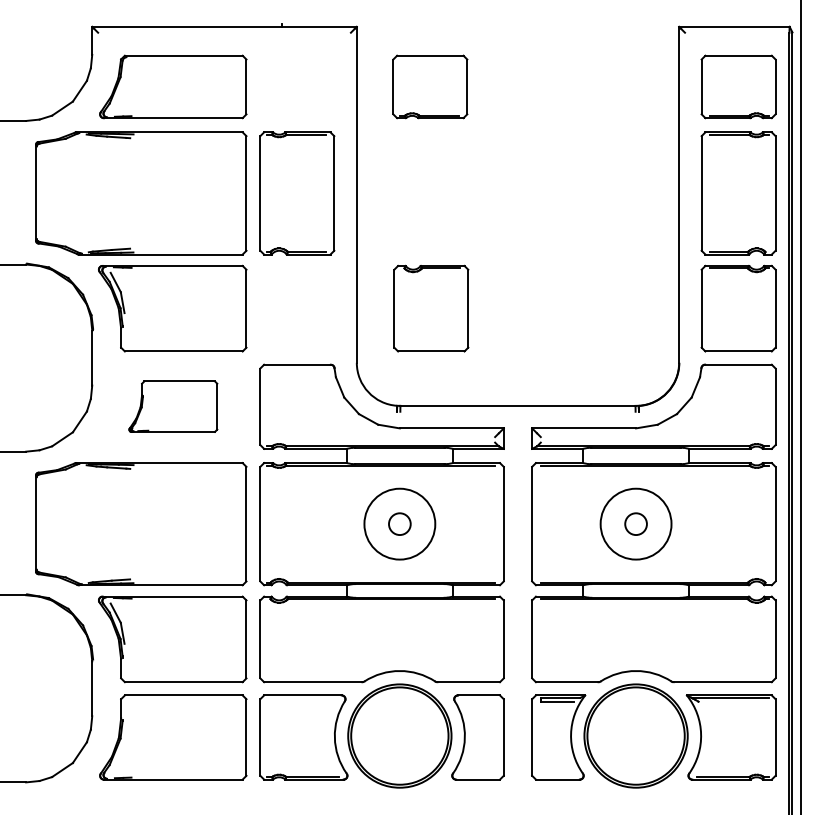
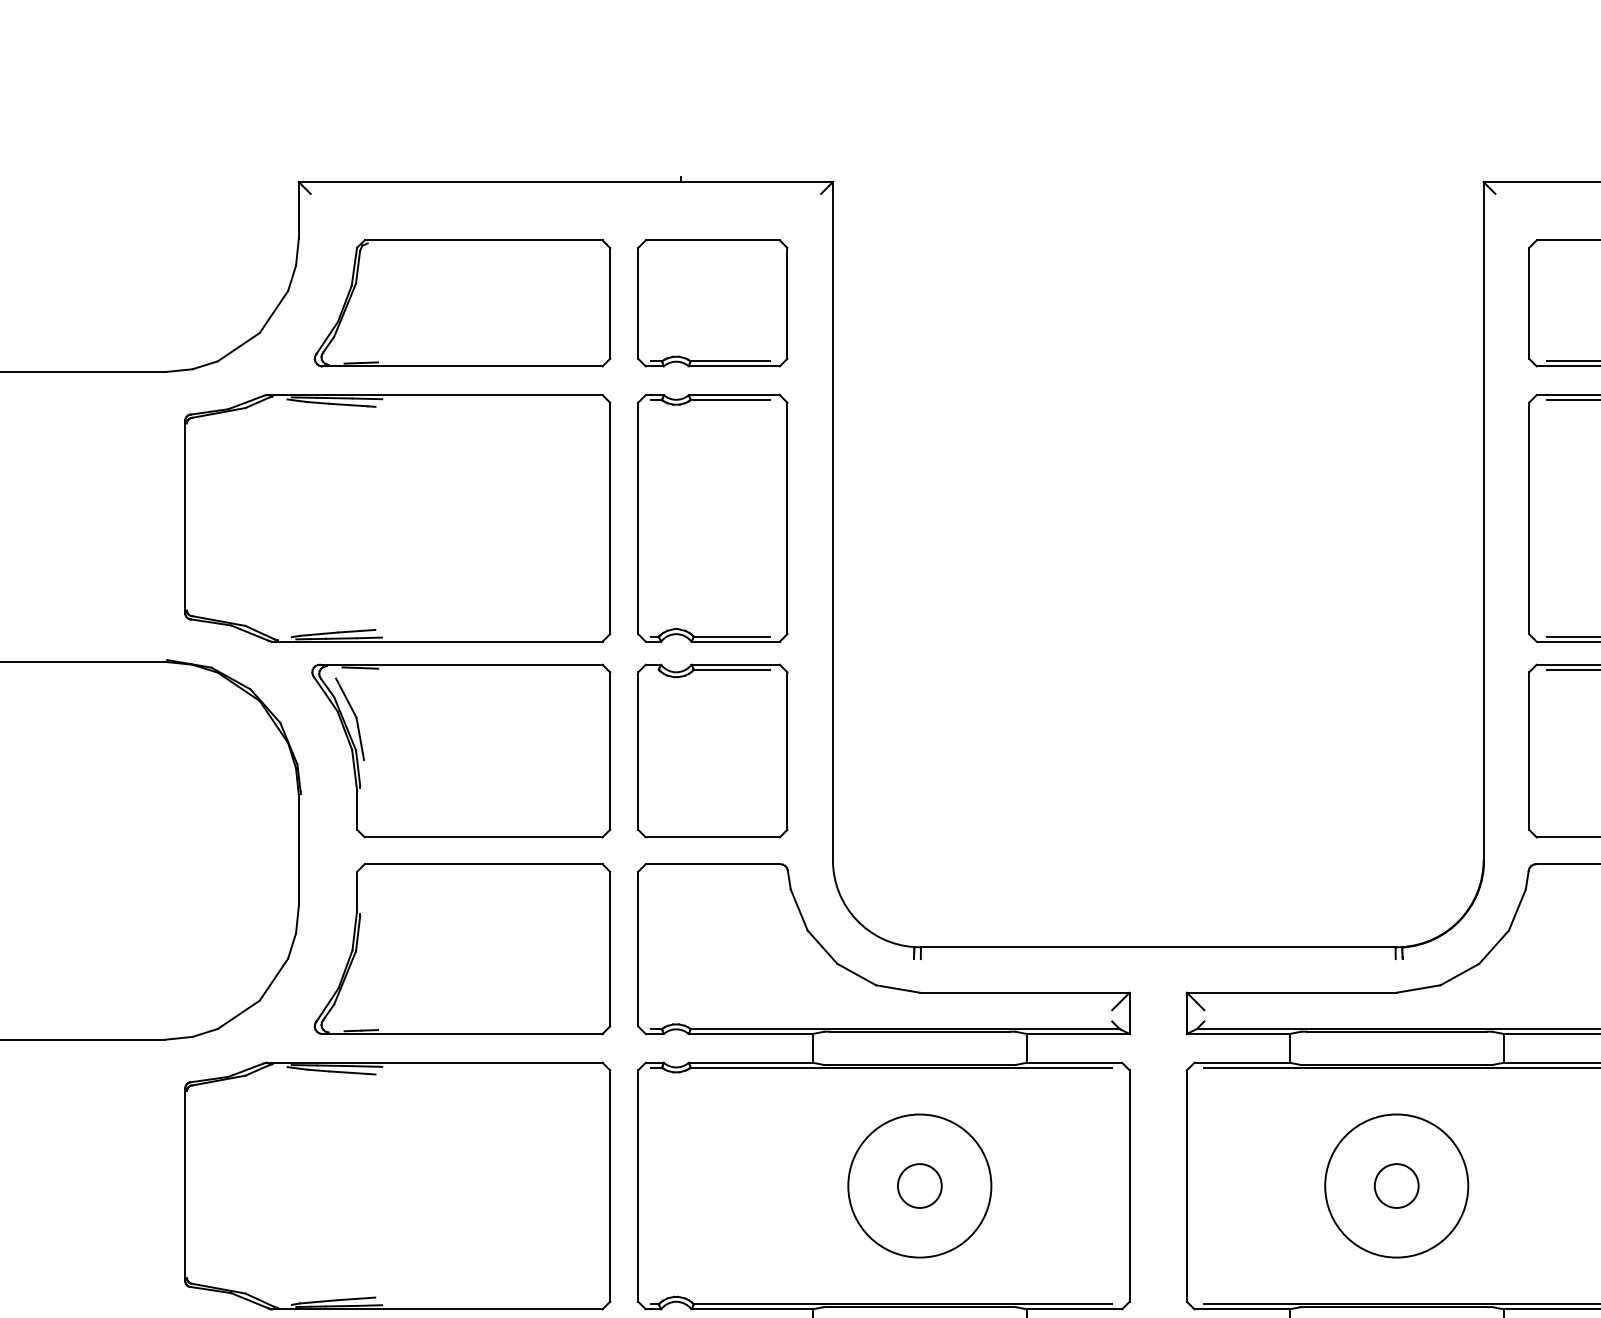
part: (430, 86) -> (713, 302), moved
part: (431, 308) -> (713, 750), moved
part: (173, 406) -> (462, 948), size x1.67

